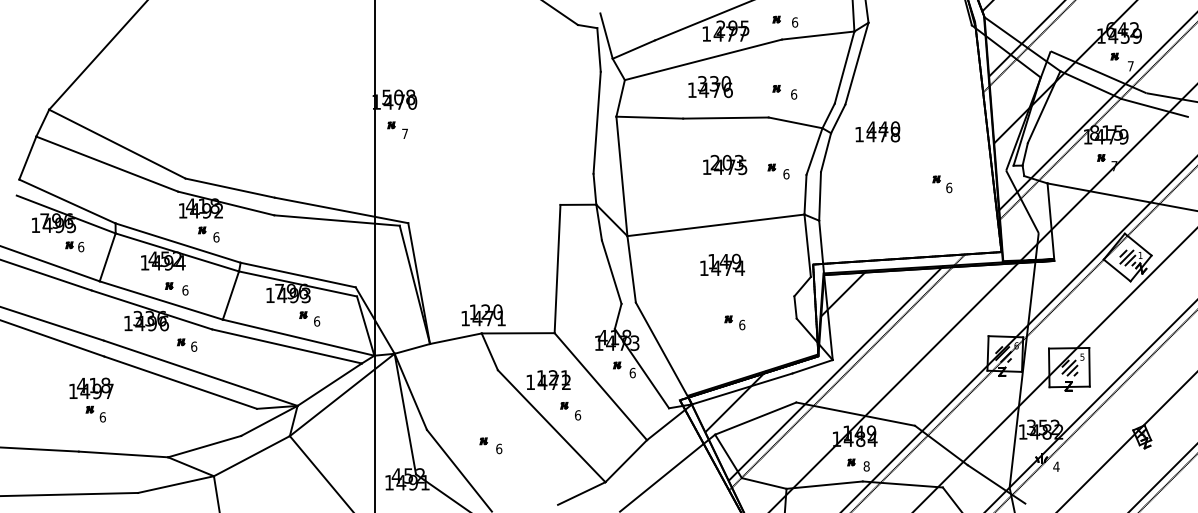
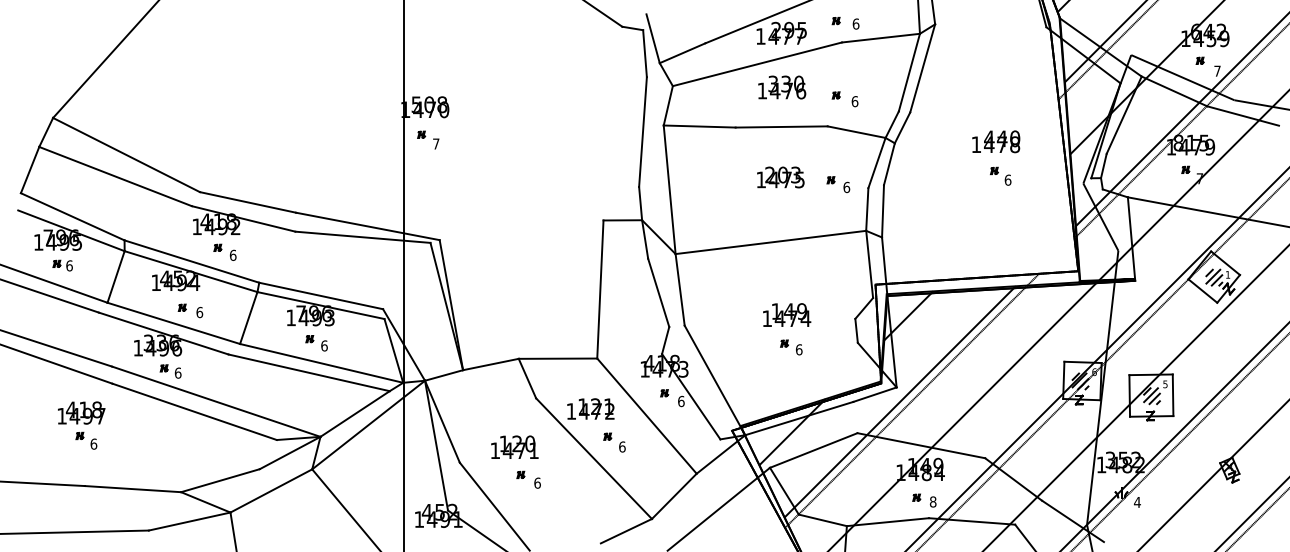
text: (710, 86) -> (782, 87), moved
text: (878, 131) -> (996, 141), moved
part: (942, 183) -> (1000, 175), moved
part: (74, 246) -> (62, 265), moved
text: (723, 264) -> (787, 314), moved
text: (483, 314) -> (514, 446), moved
part: (309, 319) -> (316, 343), moved
part: (187, 345) -> (170, 371), moved
part: (91, 400) -> (81, 425), moved

